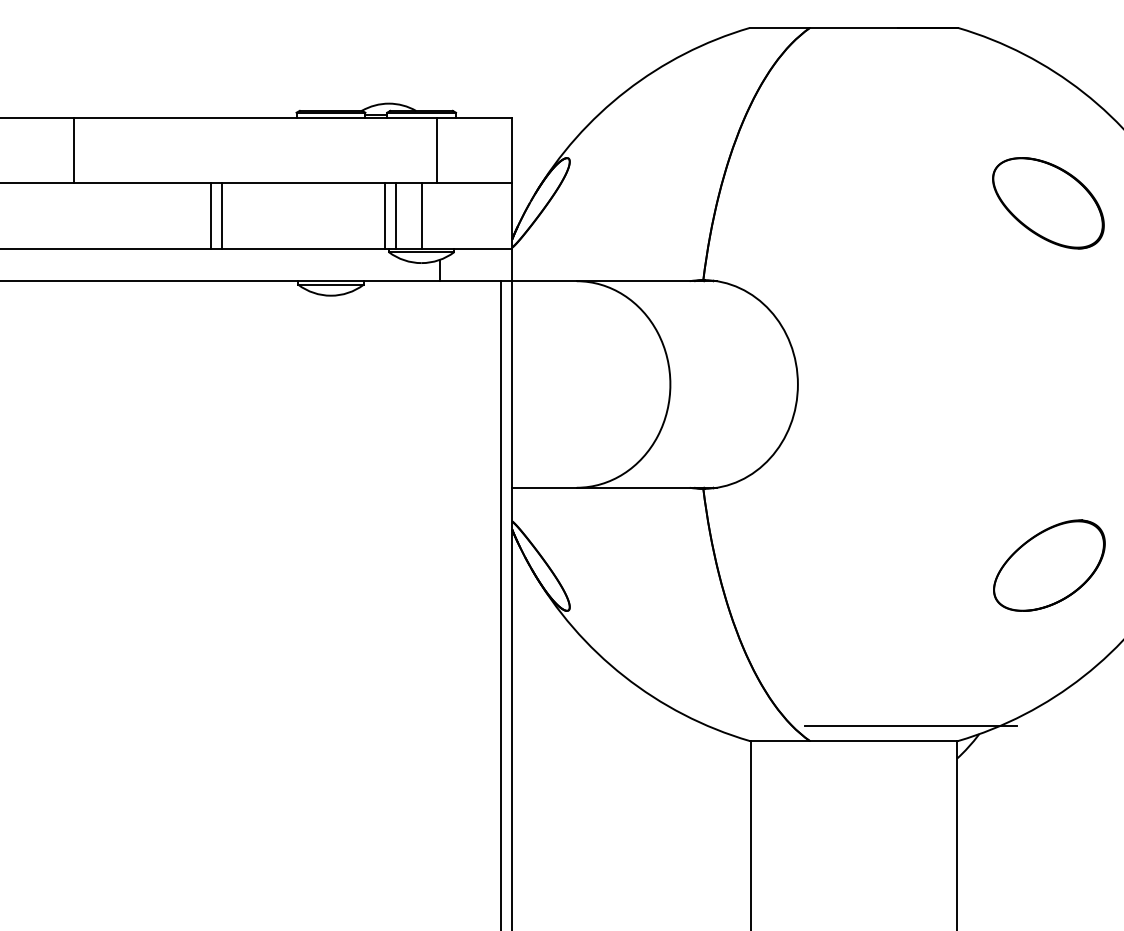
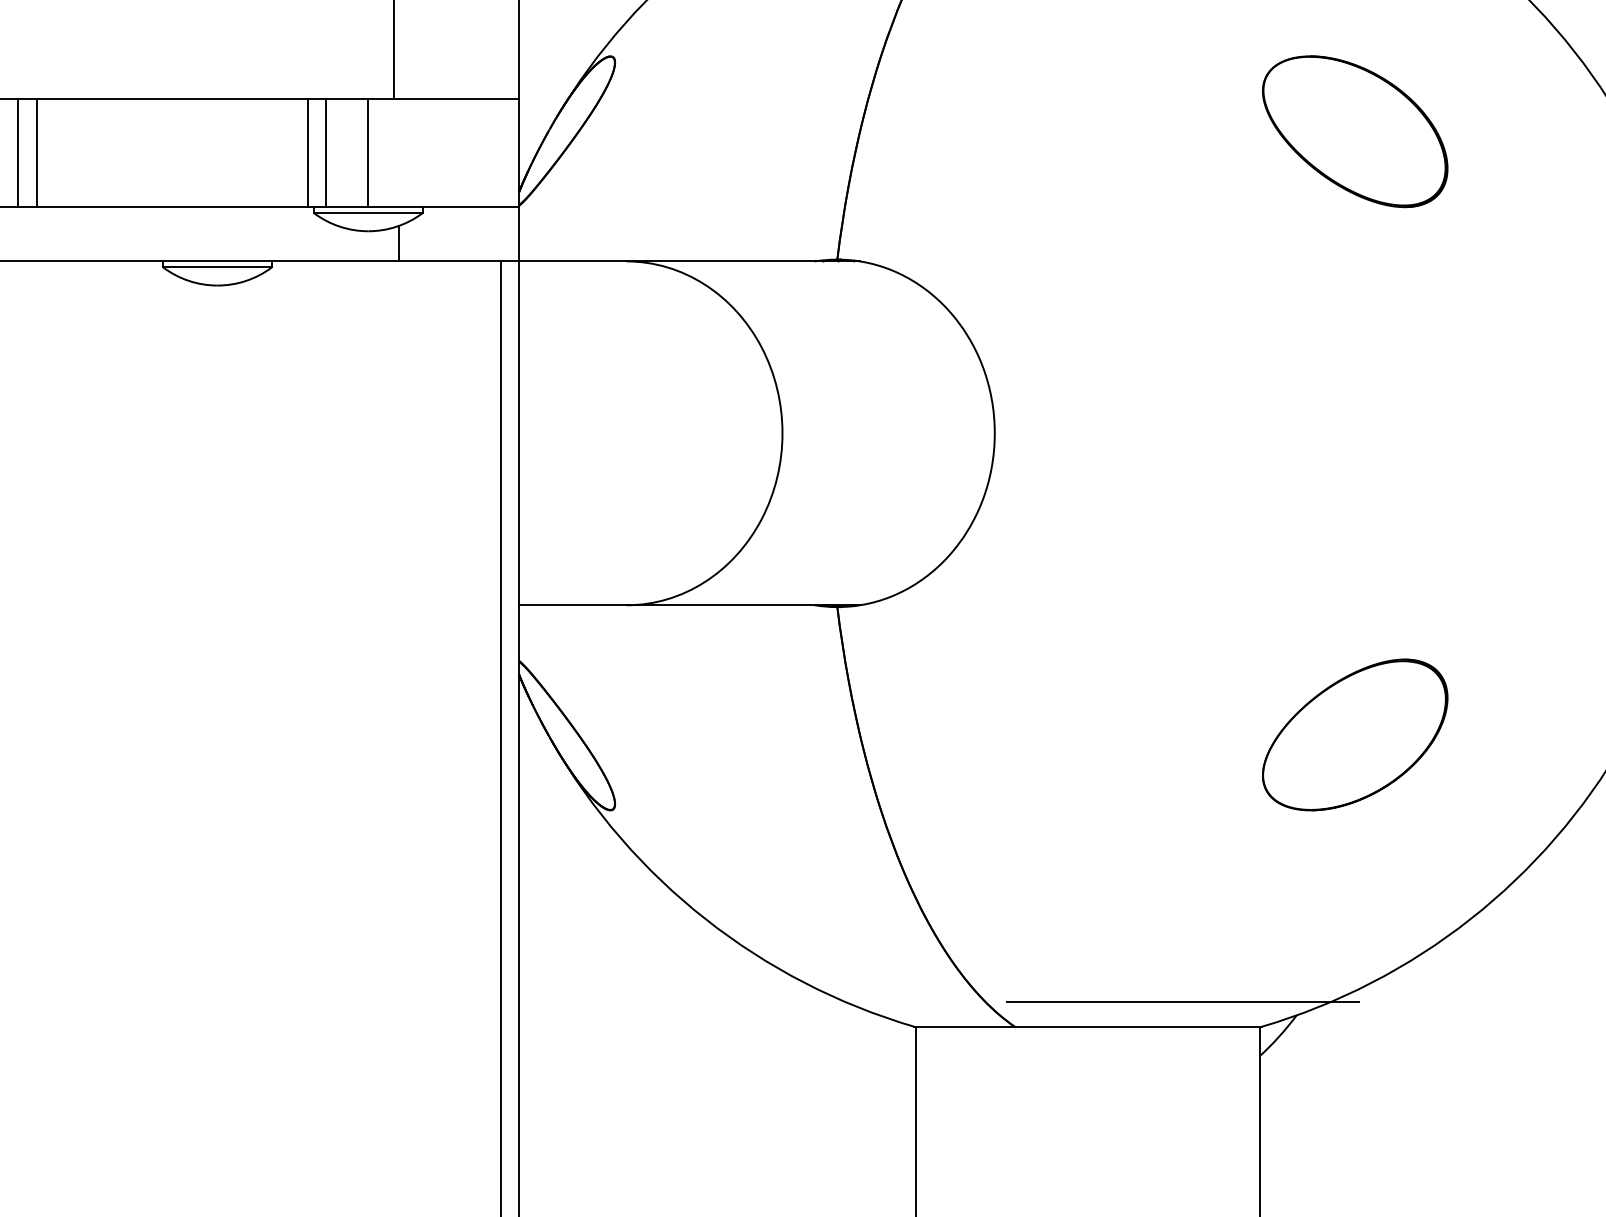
part: (1048, 203) -> (1355, 132), moved
part: (1049, 565) -> (1355, 734), moved

